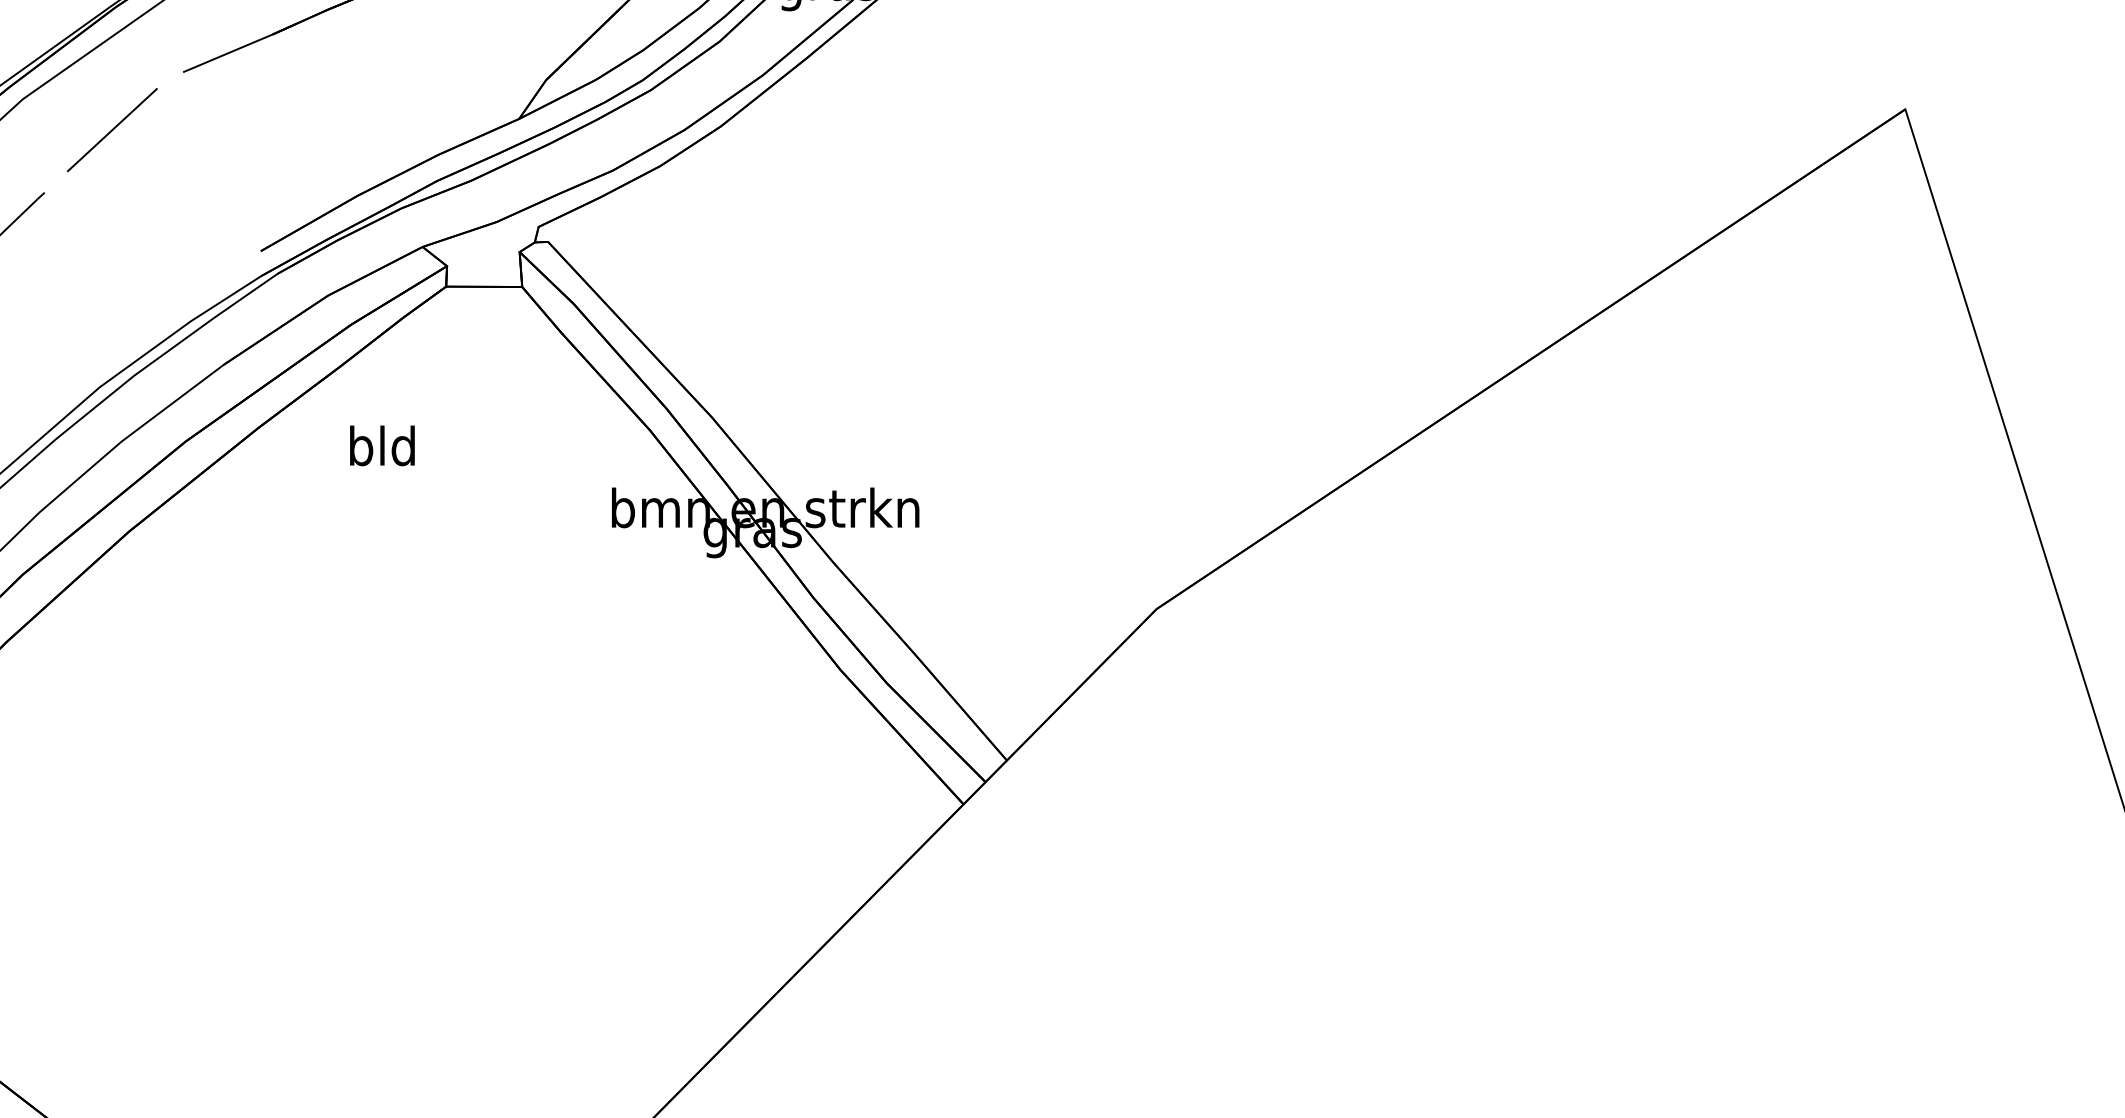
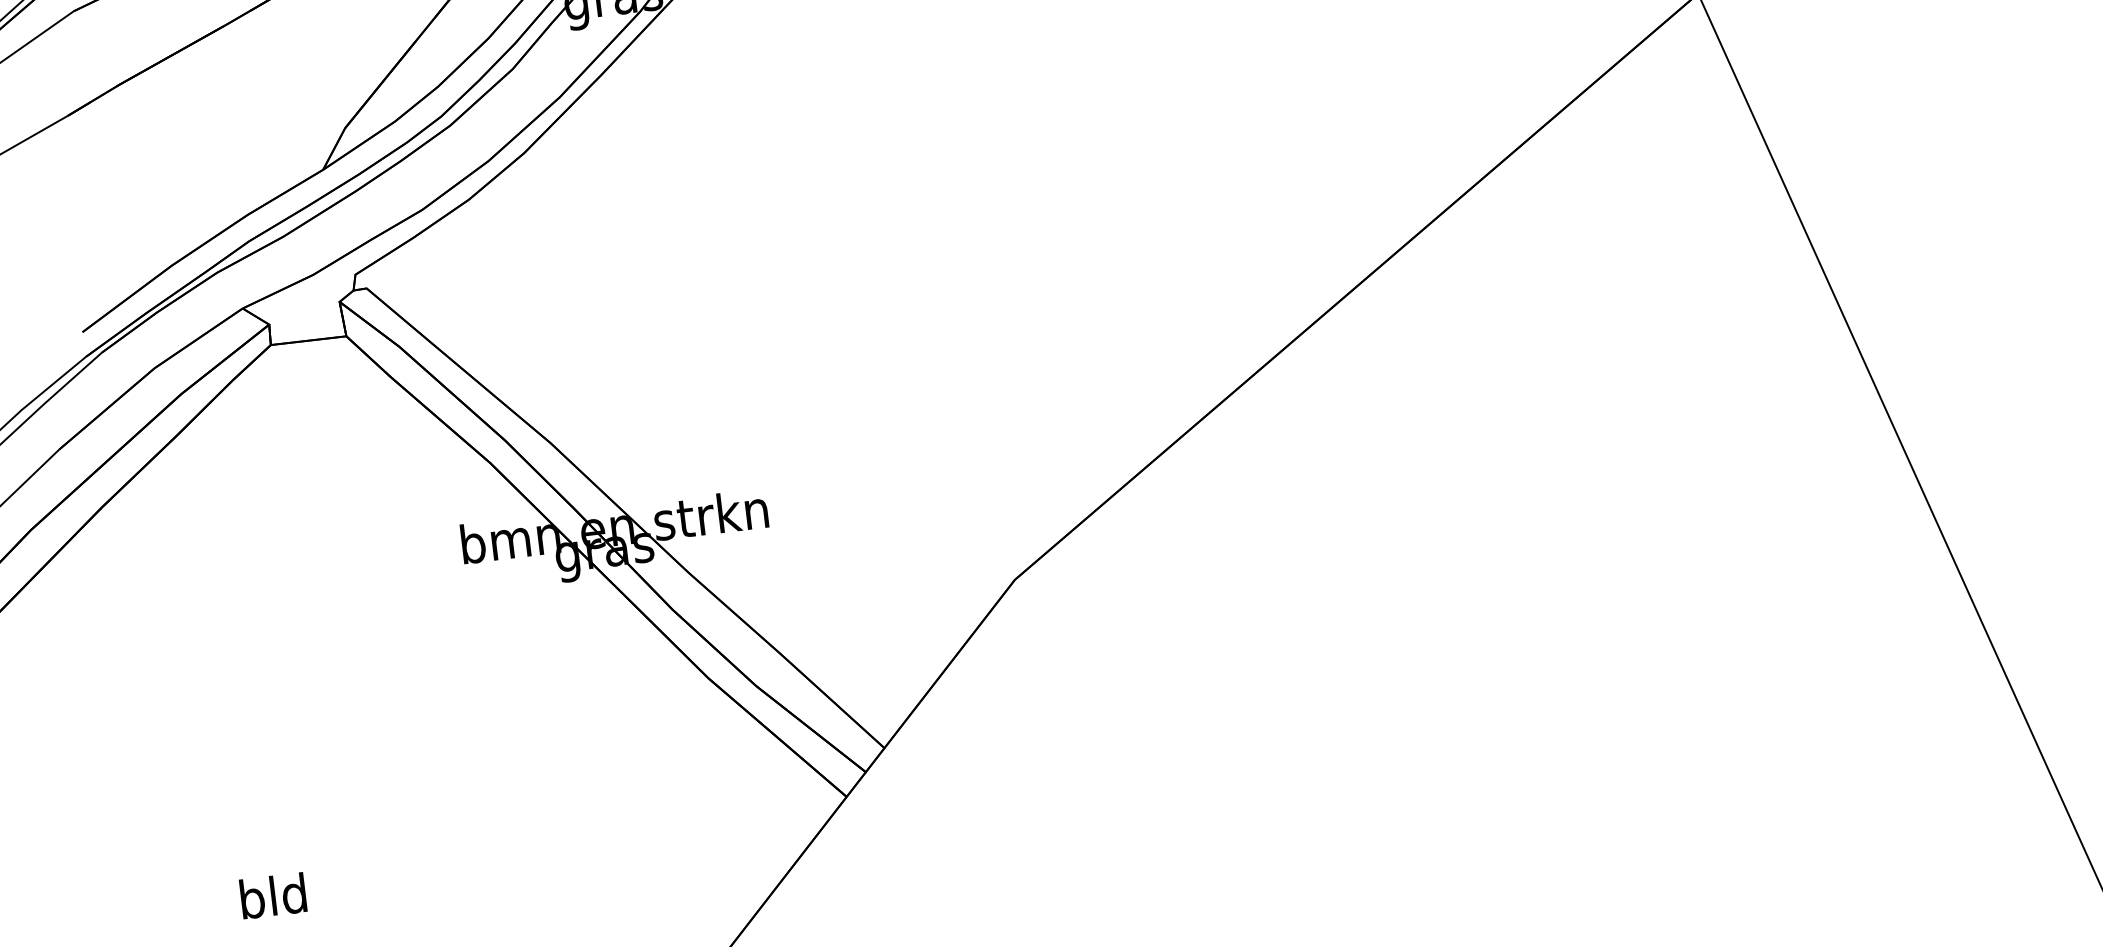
text: (382, 445) -> (273, 895), moved

